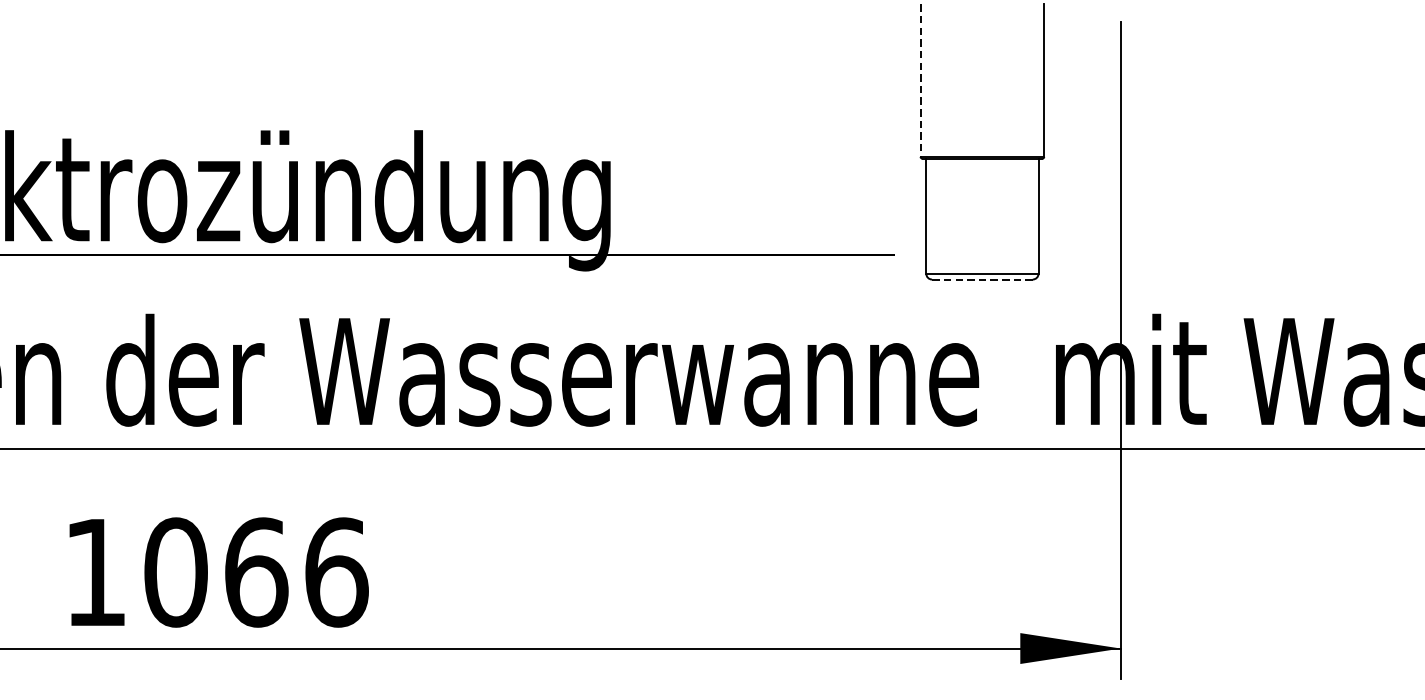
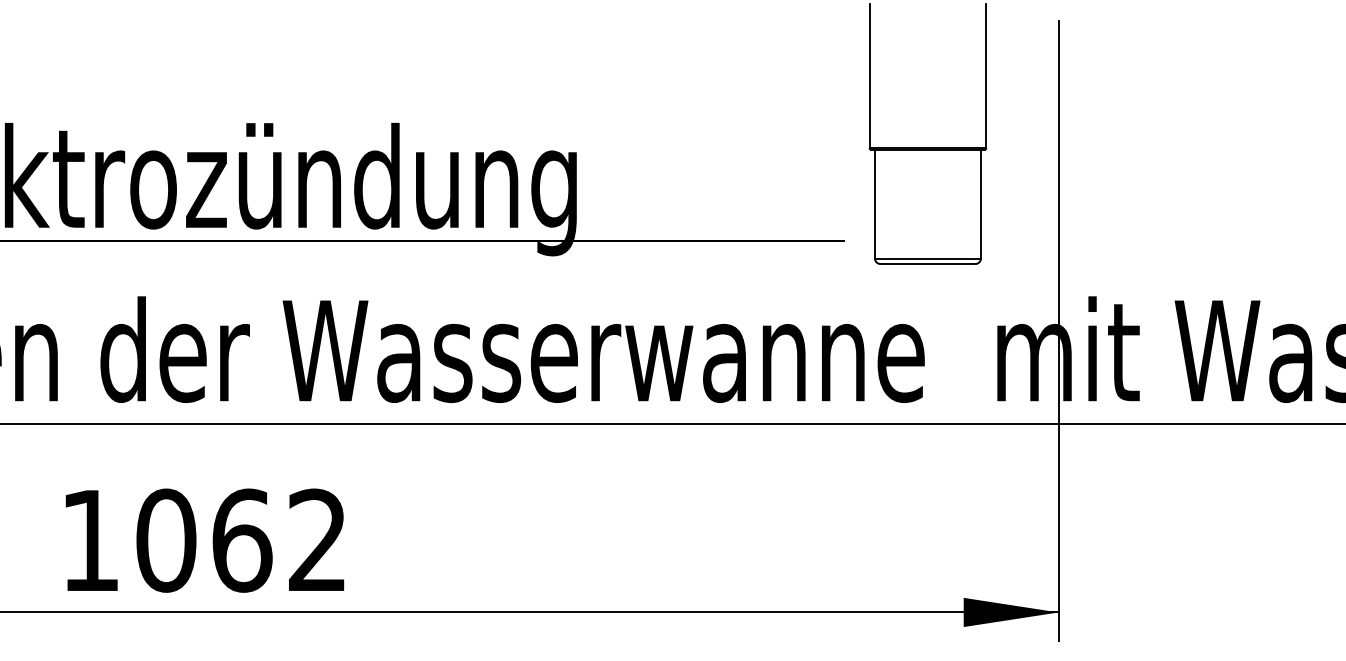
line: (920, 81) -> (869, 76), dashed -> solid
line: (981, 279) -> (927, 263), dashed -> solid
text: (337, 572) -> (318, 540), 1066 -> 1062

